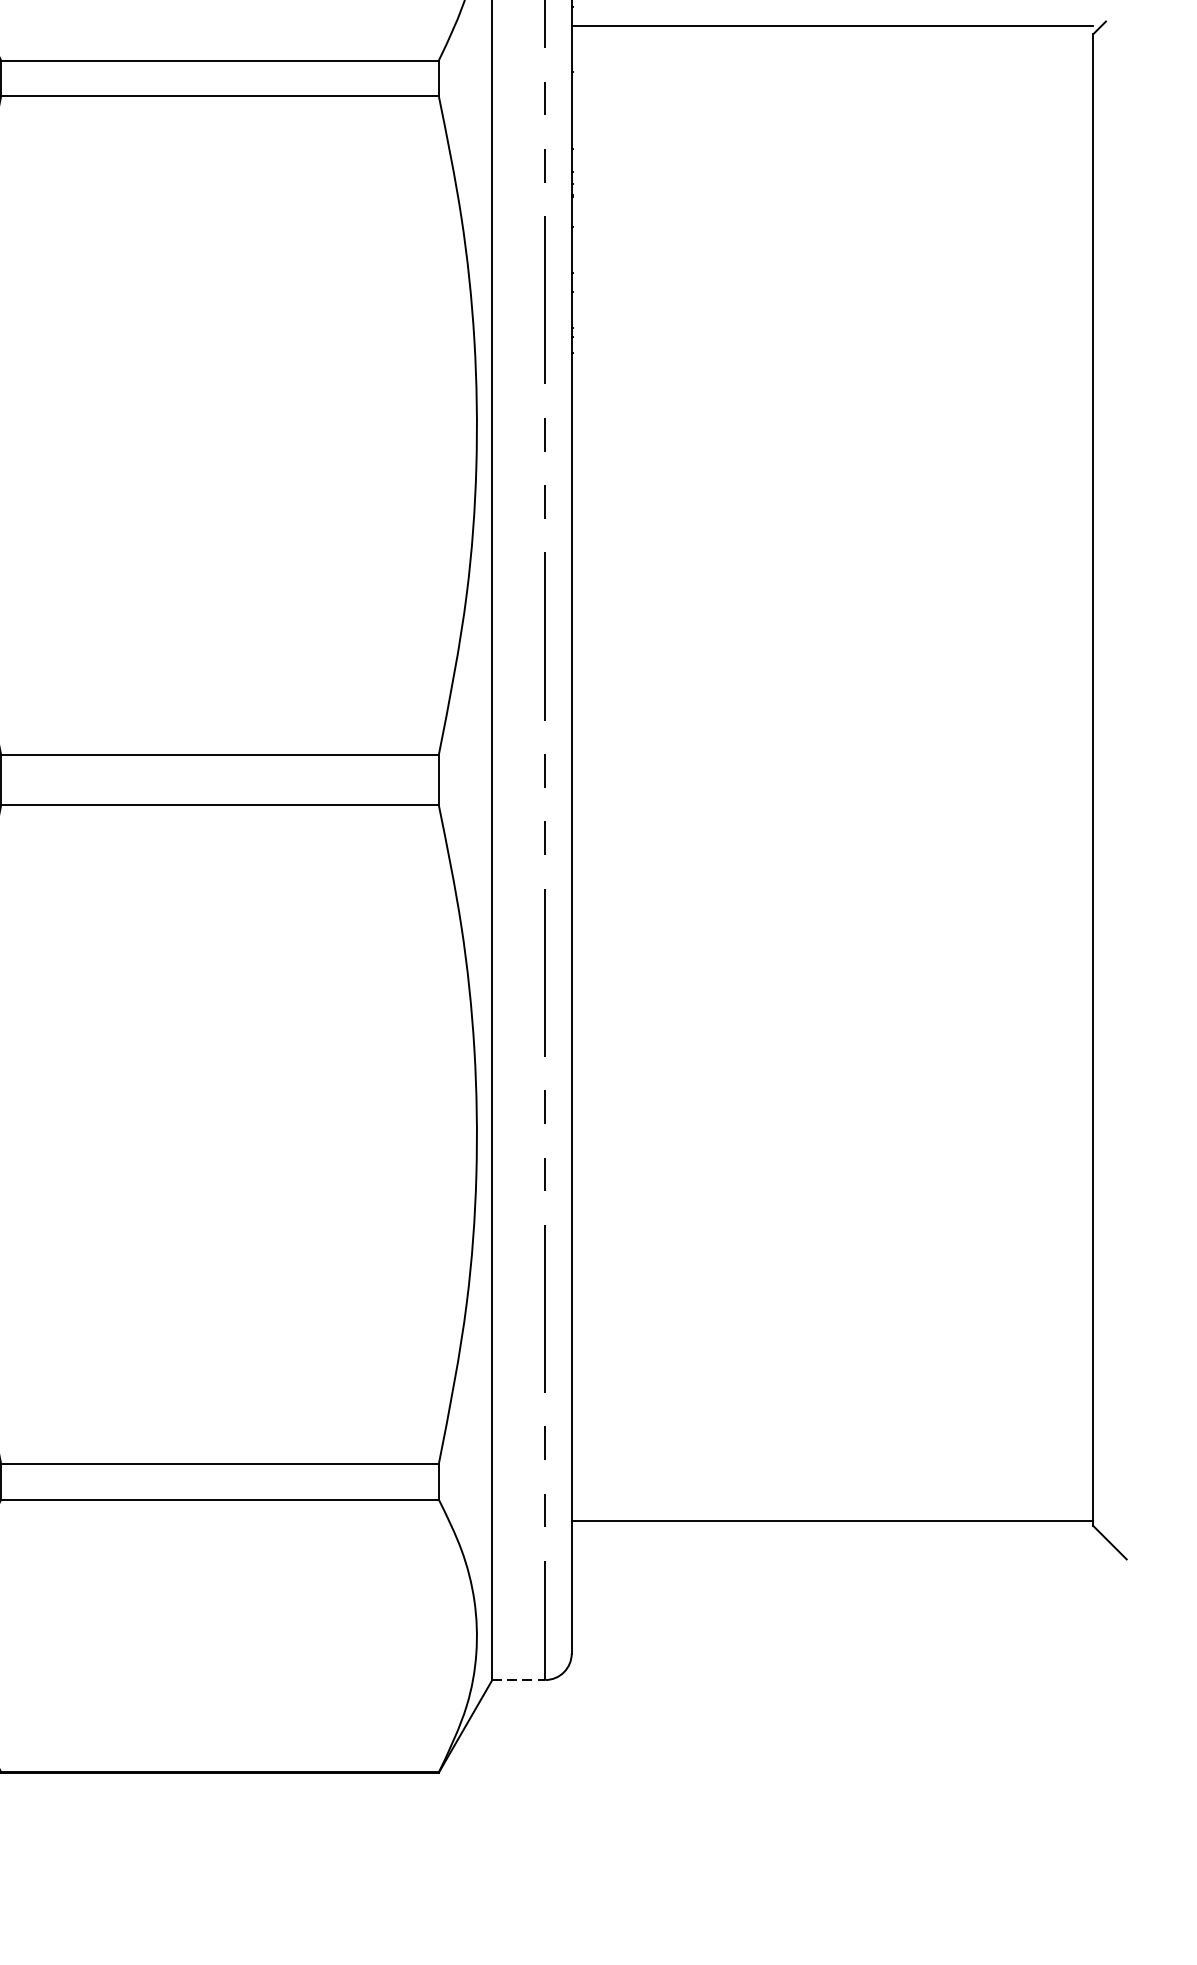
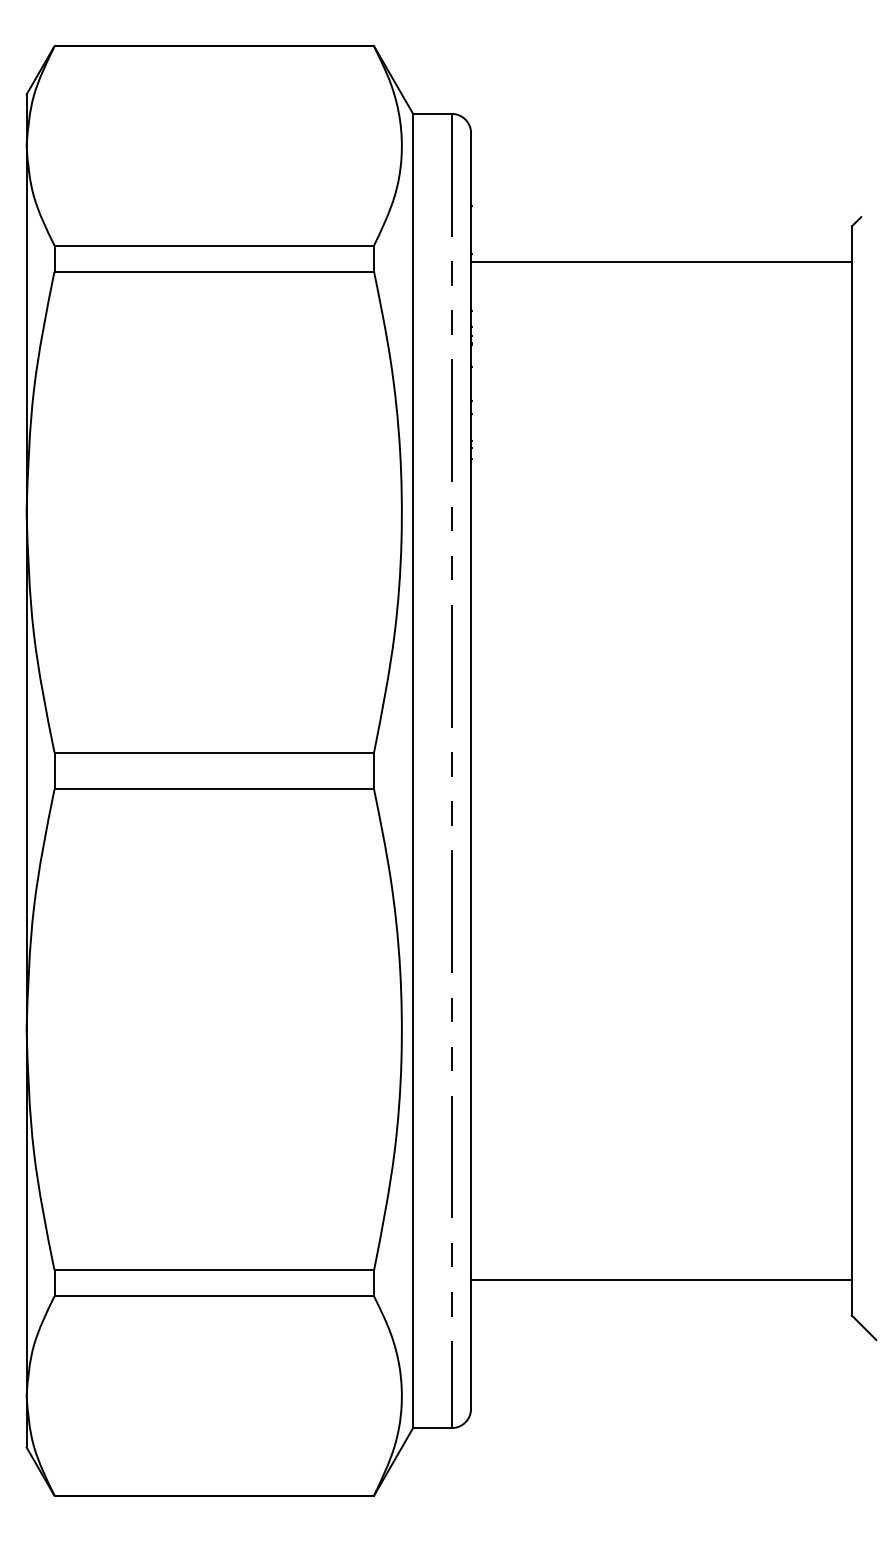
line: (832, 26) -> (661, 261), moved
line: (832, 1521) -> (661, 1280), moved
line: (518, 1680) -> (432, 1428), dashed -> solid

